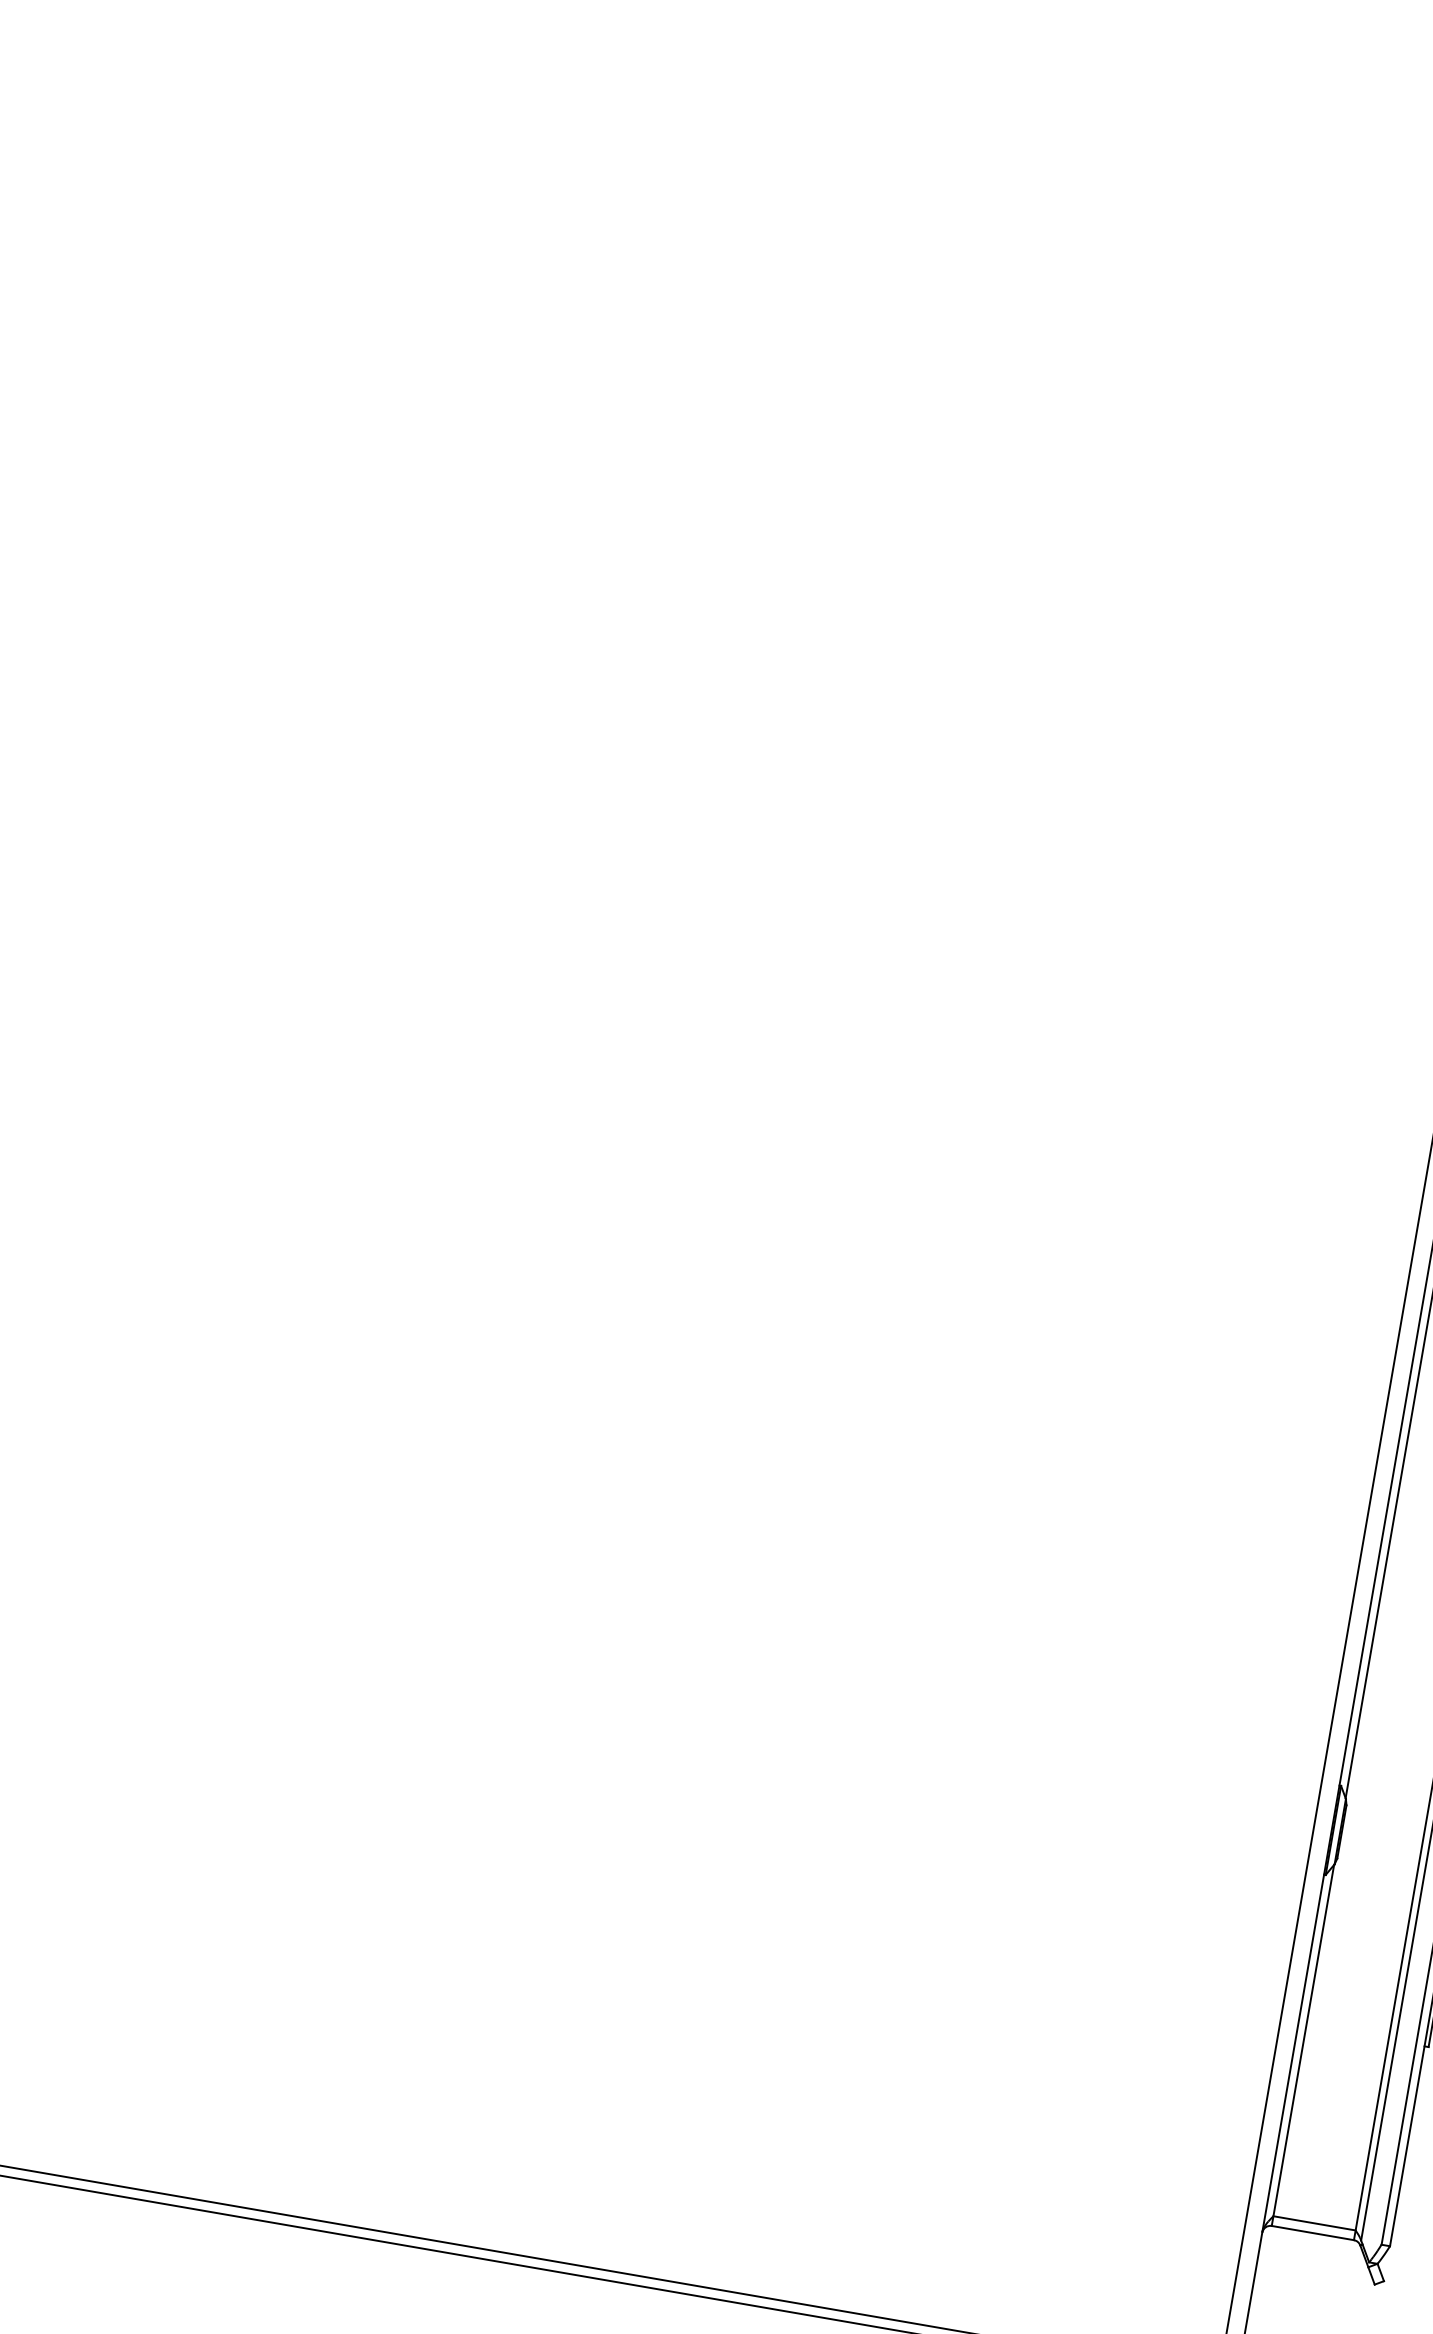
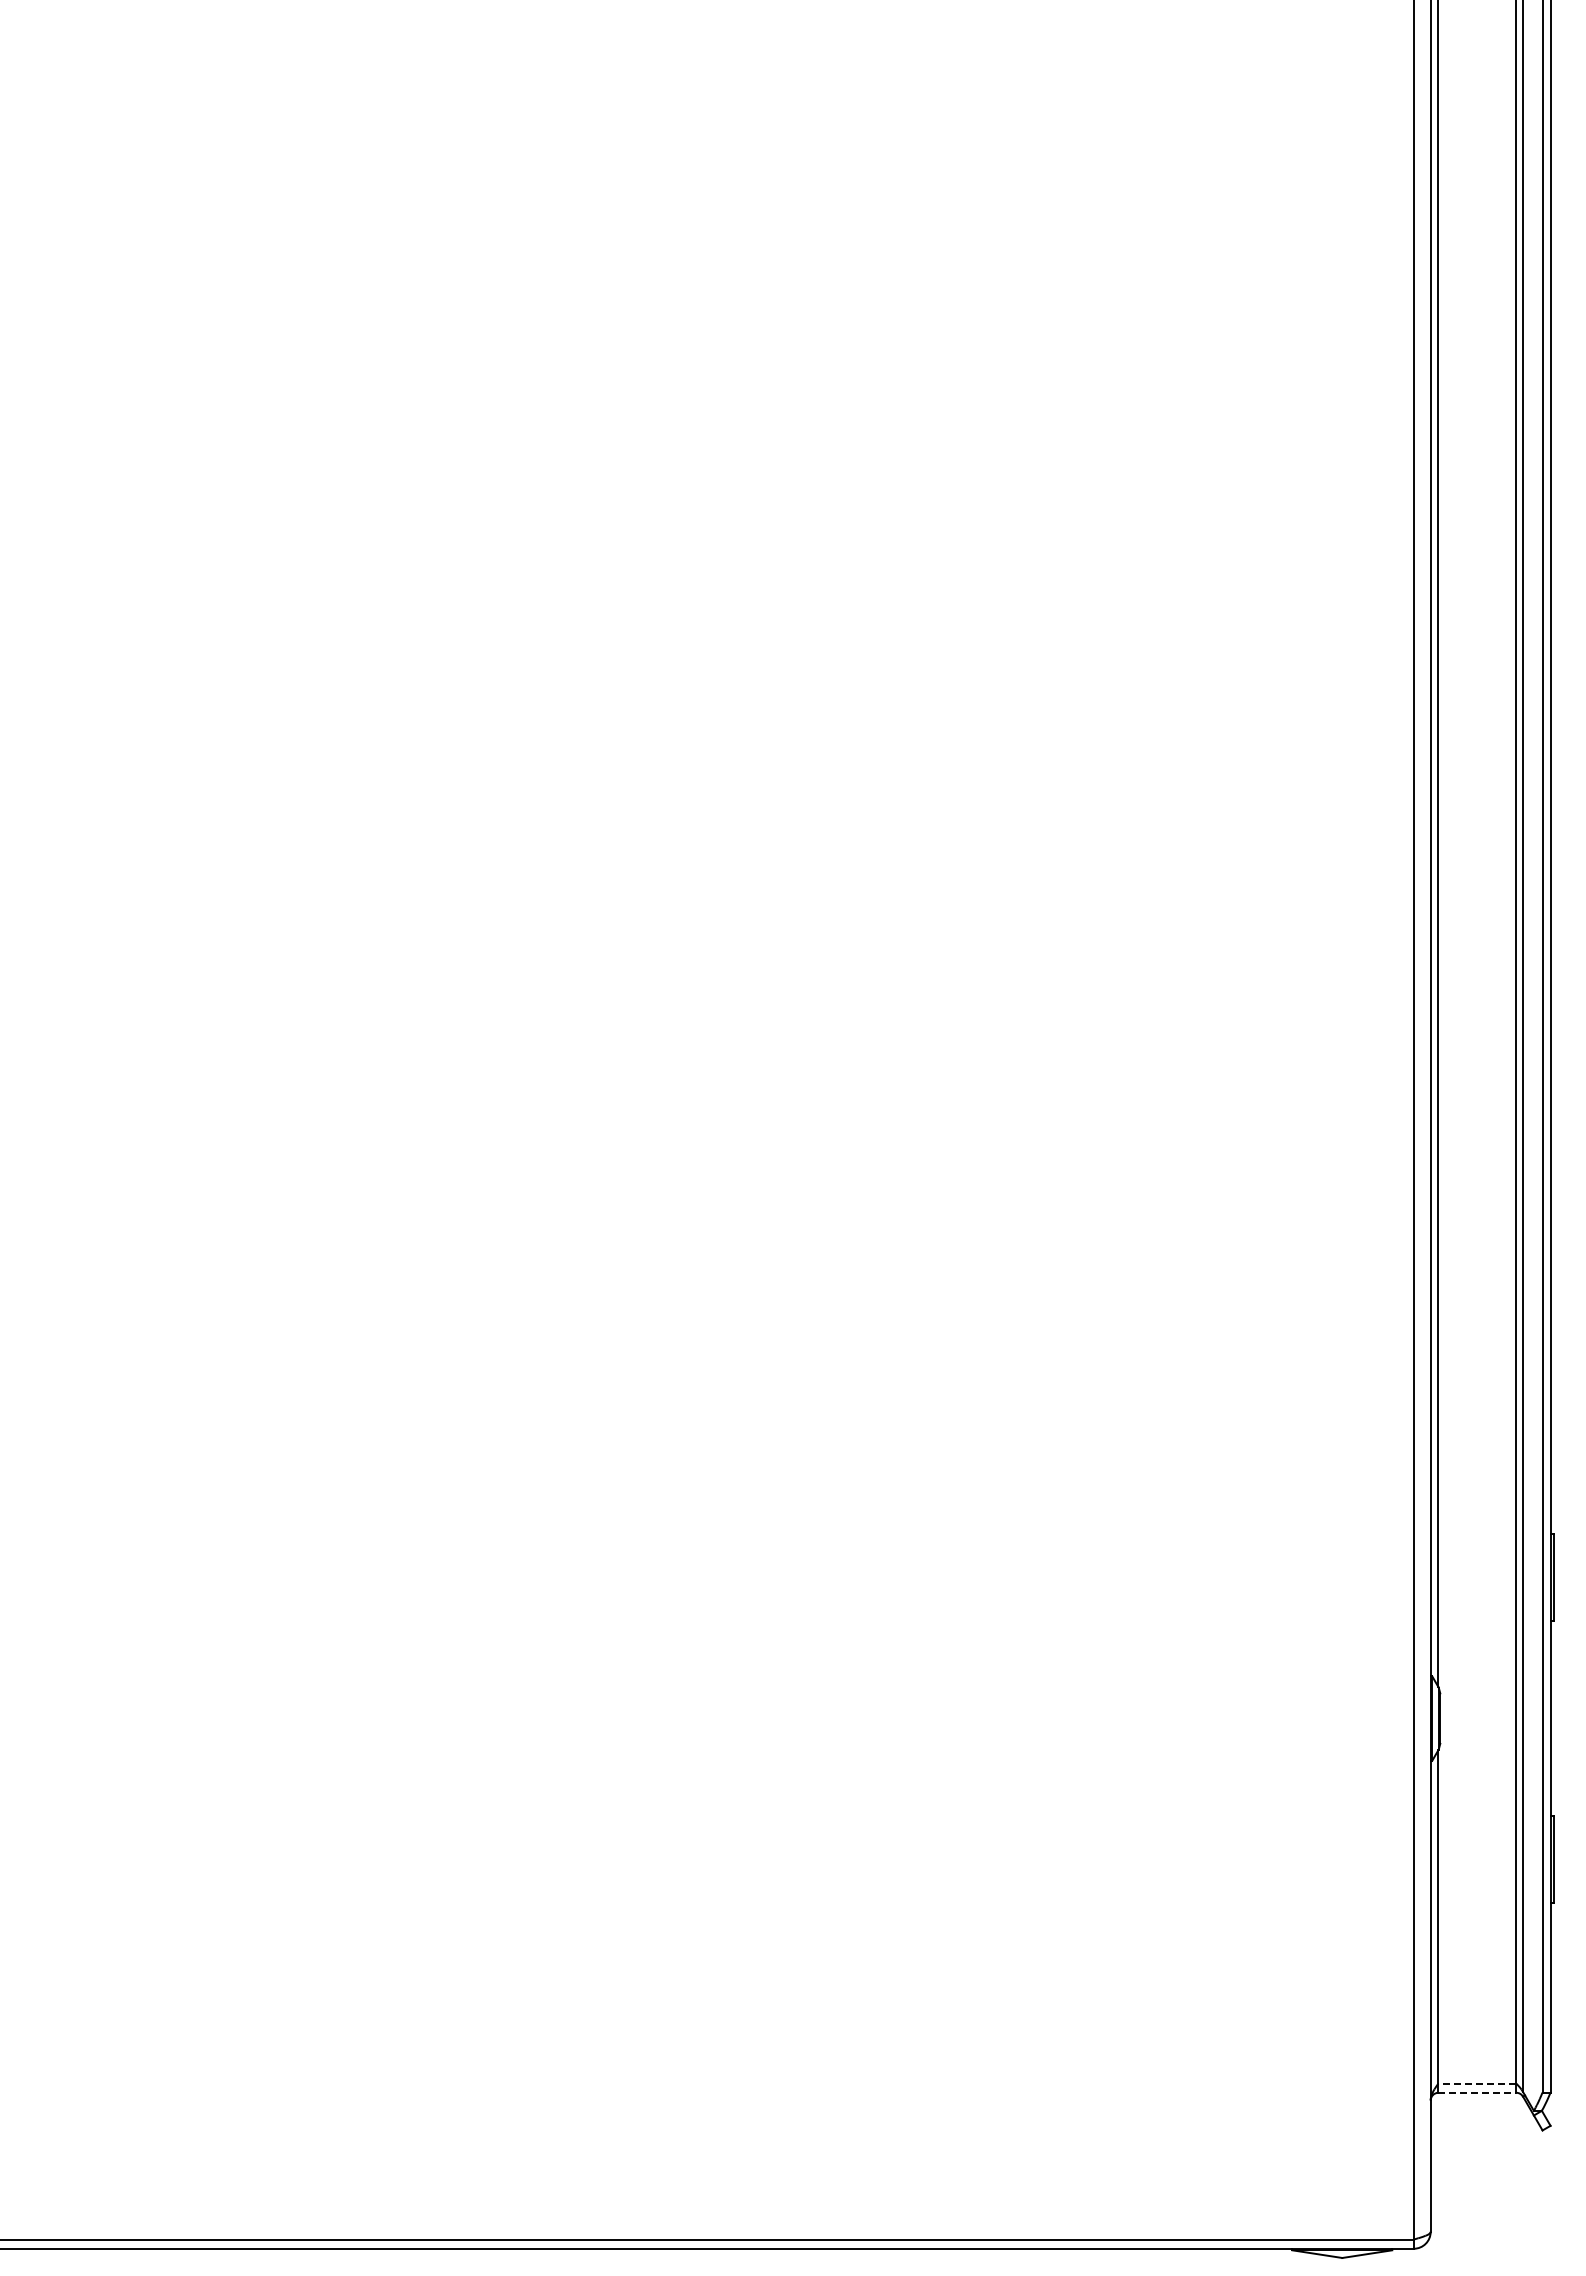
line: (1314, 2223) -> (1477, 2083), solid -> dashed
line: (1313, 2232) -> (1477, 2092), solid -> dashed

